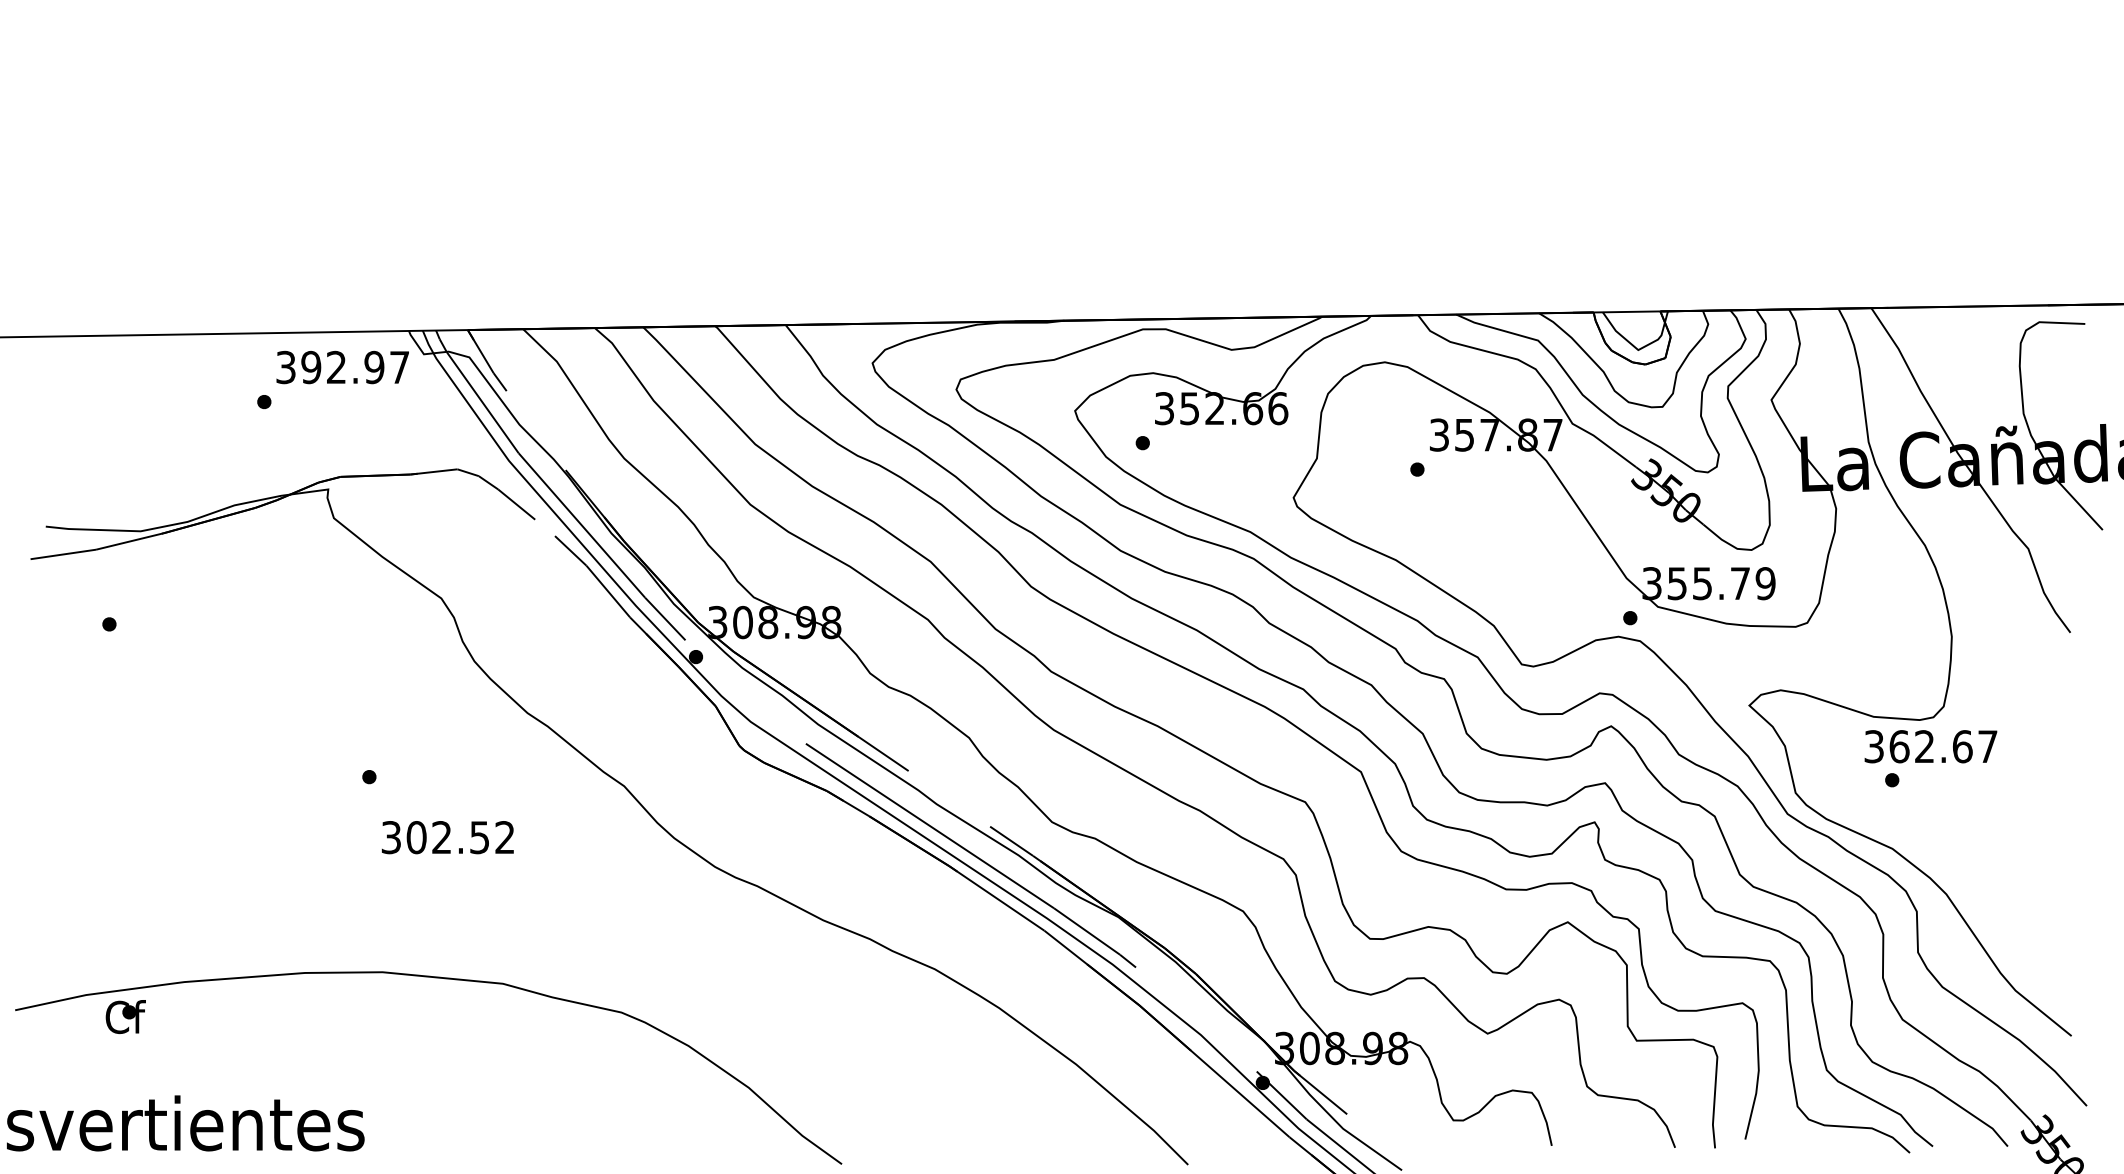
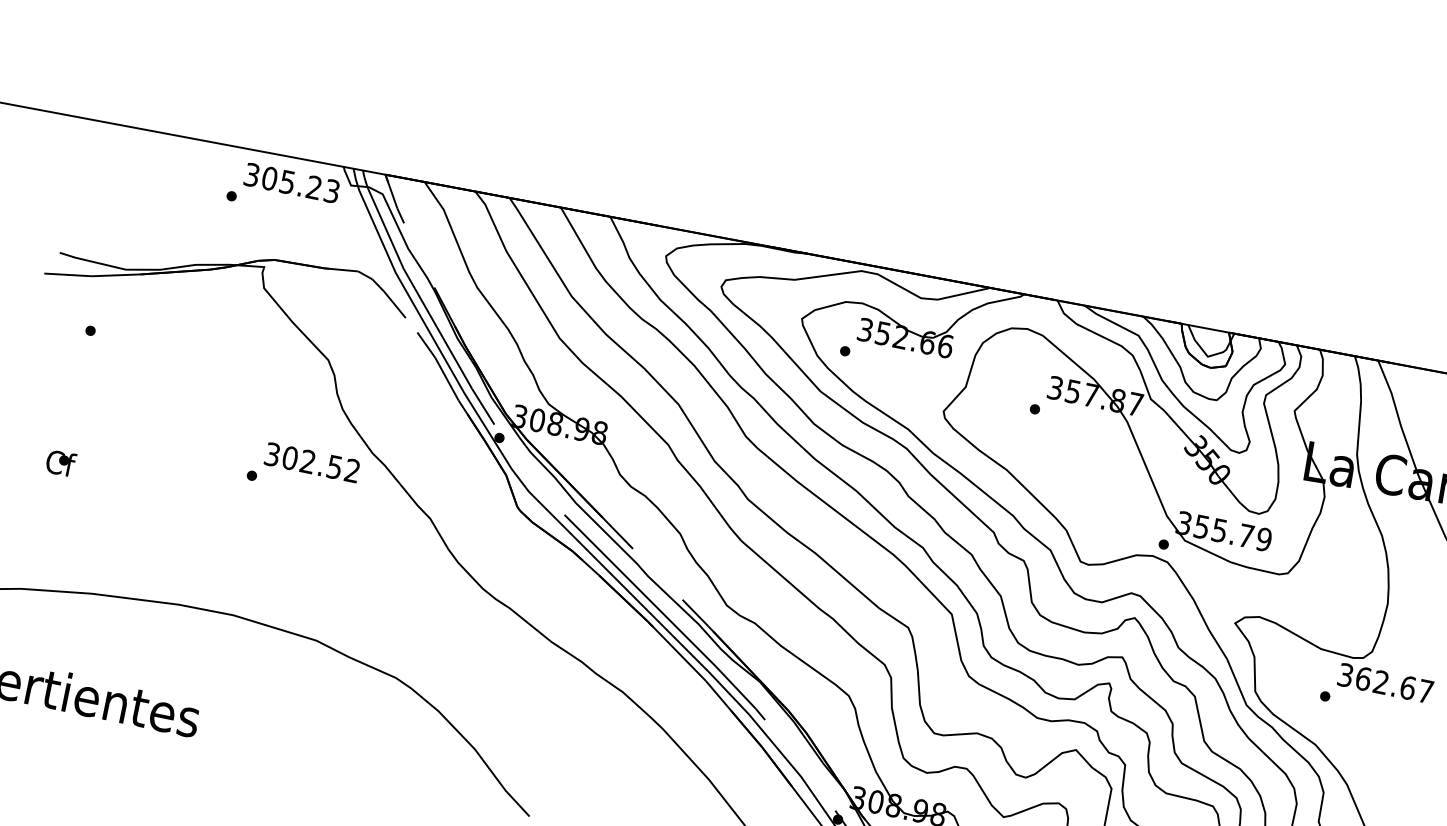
text: (355, 367) -> (300, 185), 392.97 -> 305.23
text: (1930, 746) -> (1385, 683), moved
text: (447, 837) -> (311, 462), moved
text: (125, 1016) -> (60, 462), moved

